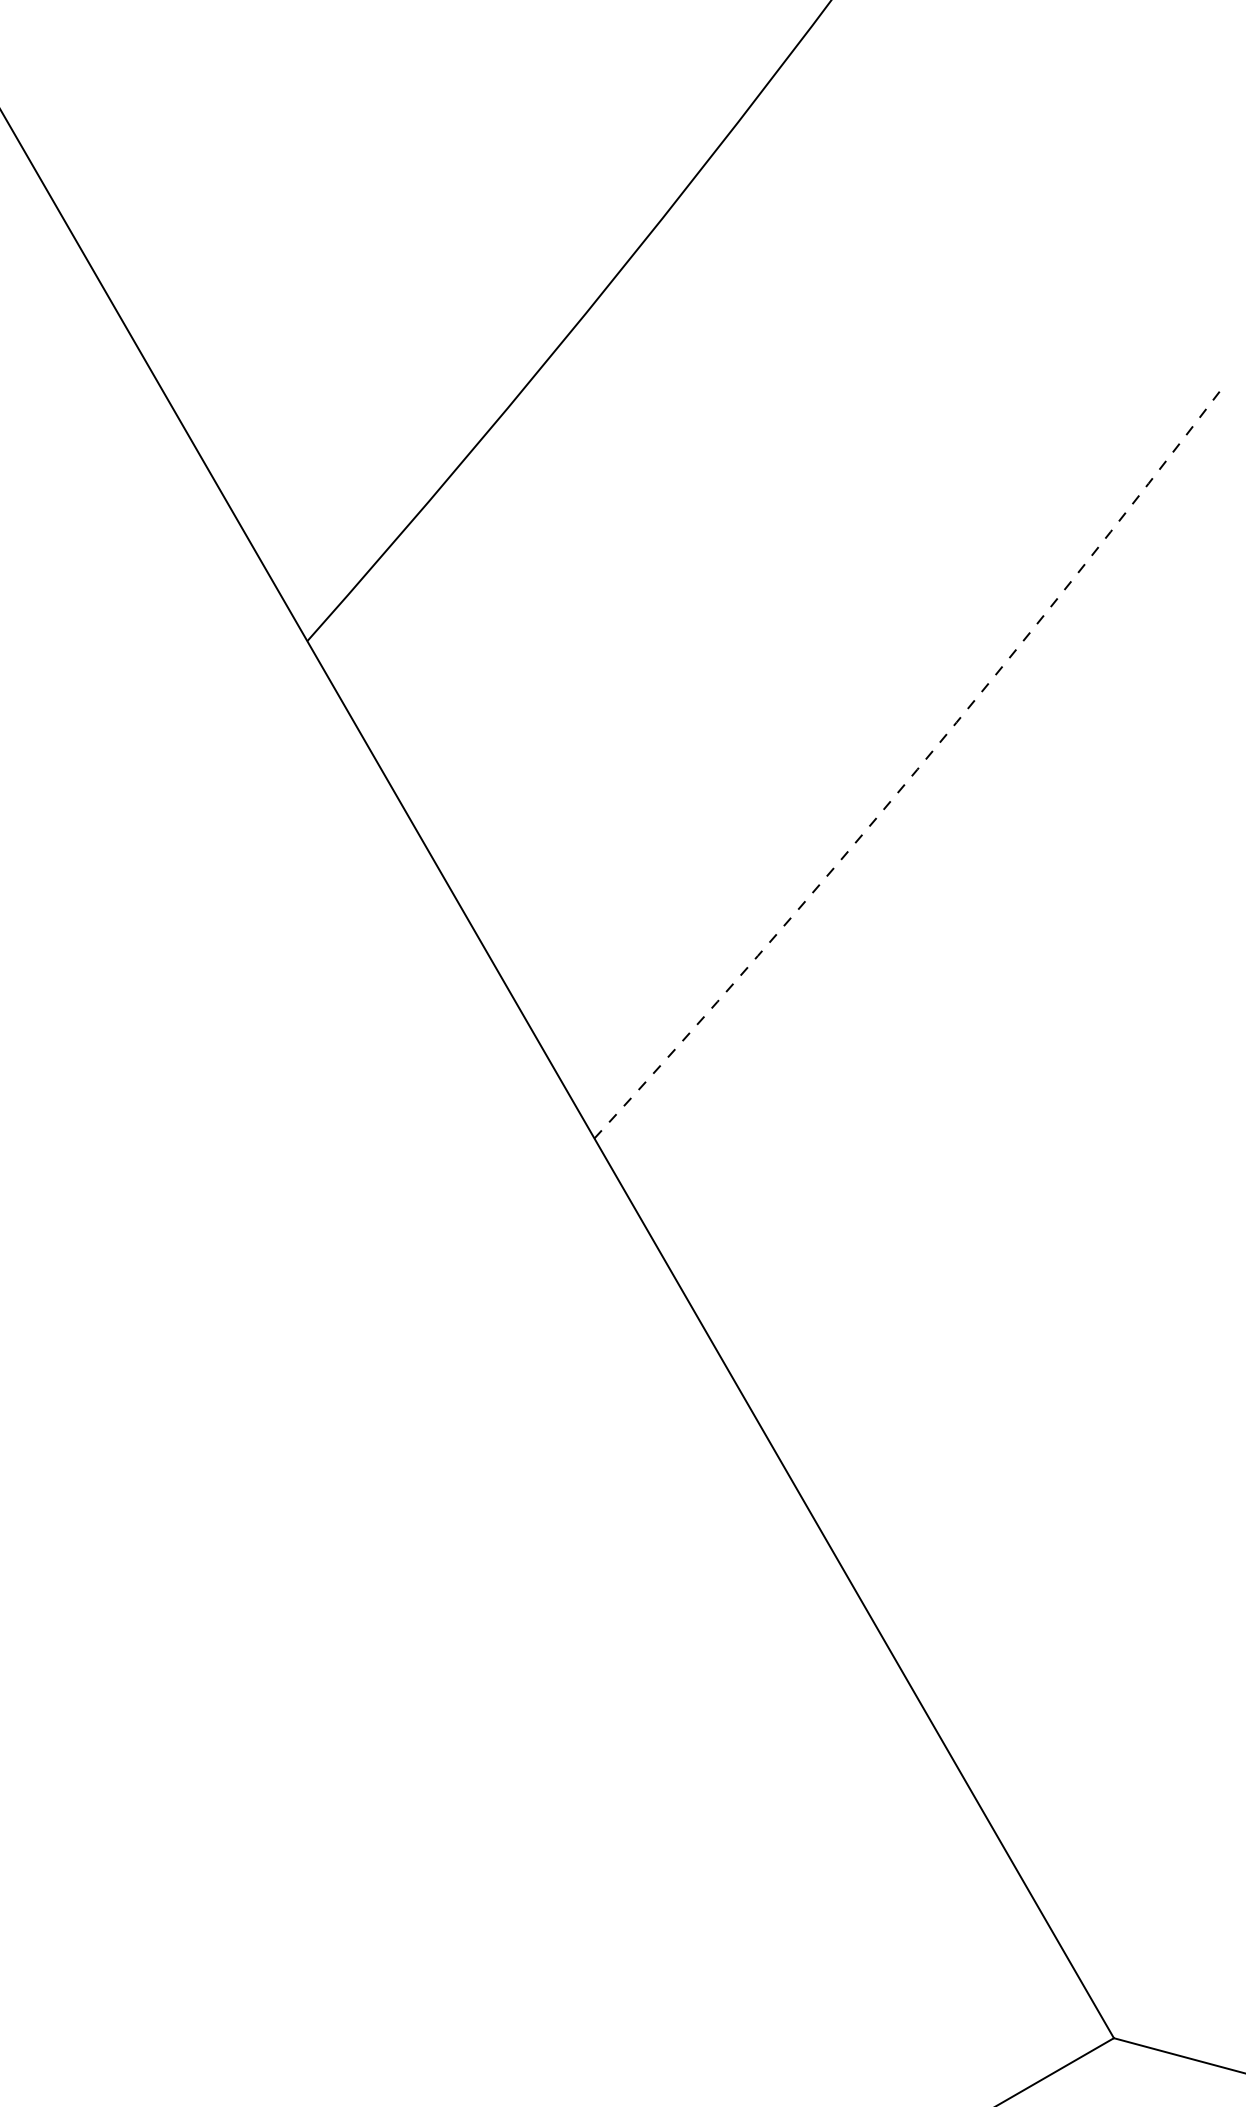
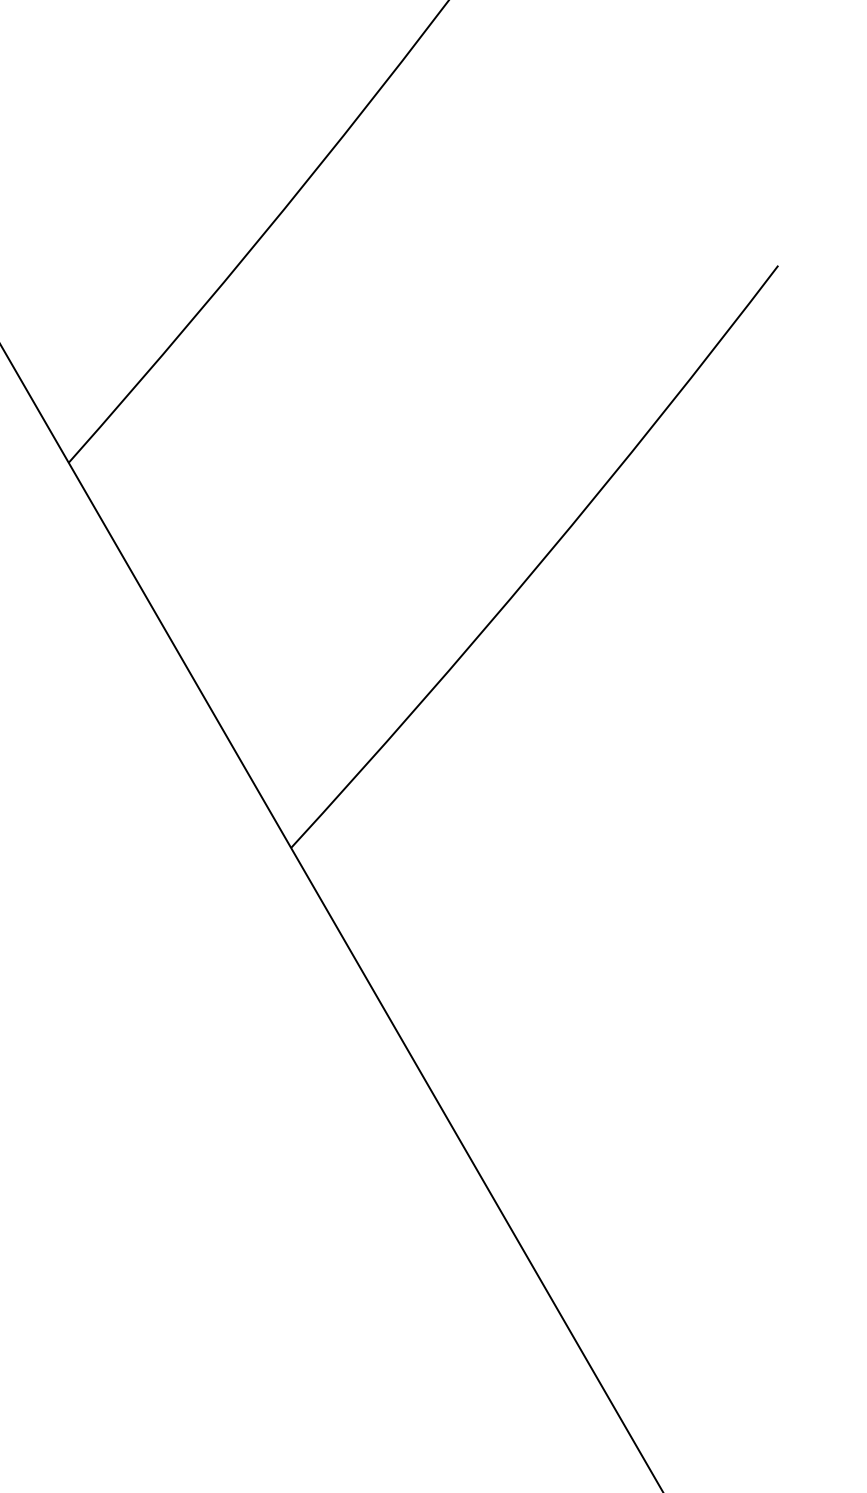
arc: (917, 769) -> (541, 562), dashed -> solid

